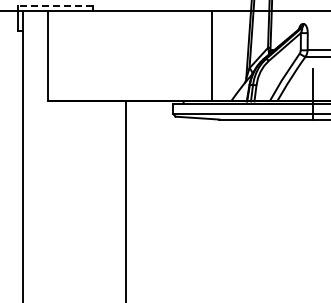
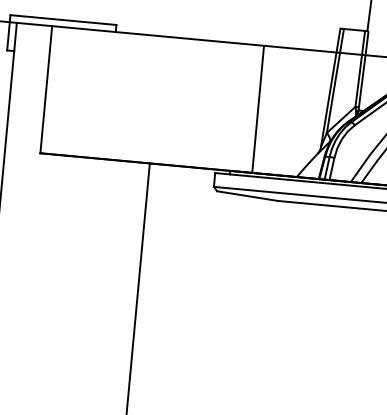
line: (55, 5) -> (63, 19), dashed -> solid
line: (212, 55) -> (258, 108), moved

